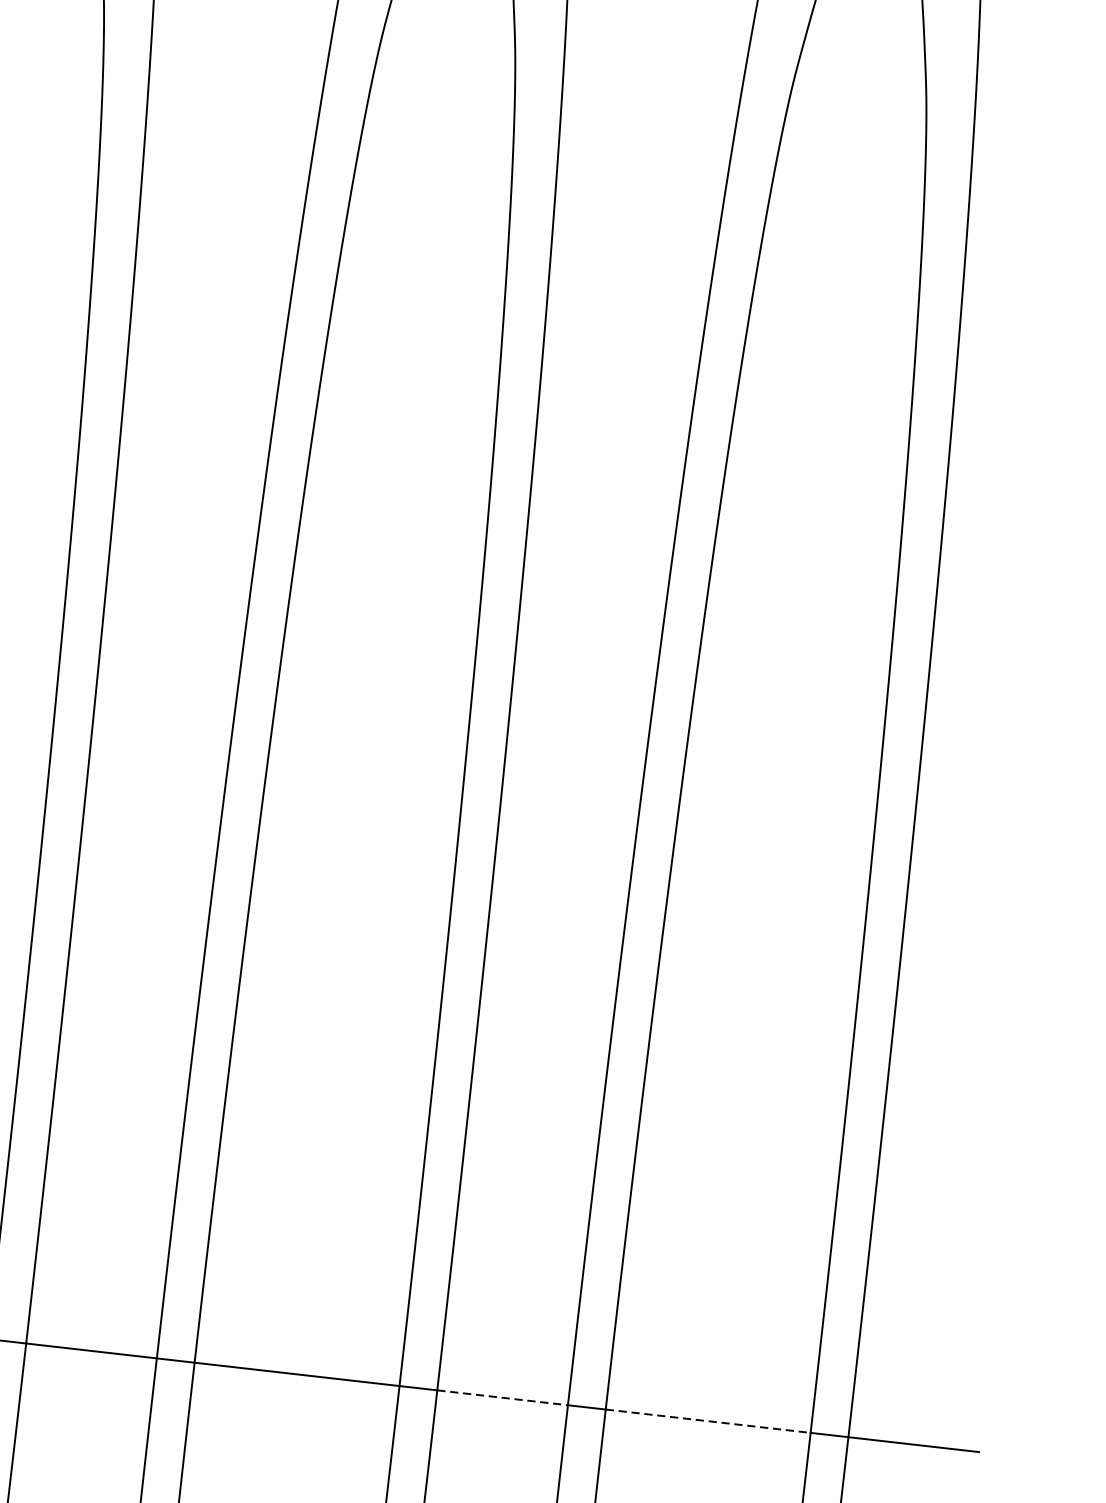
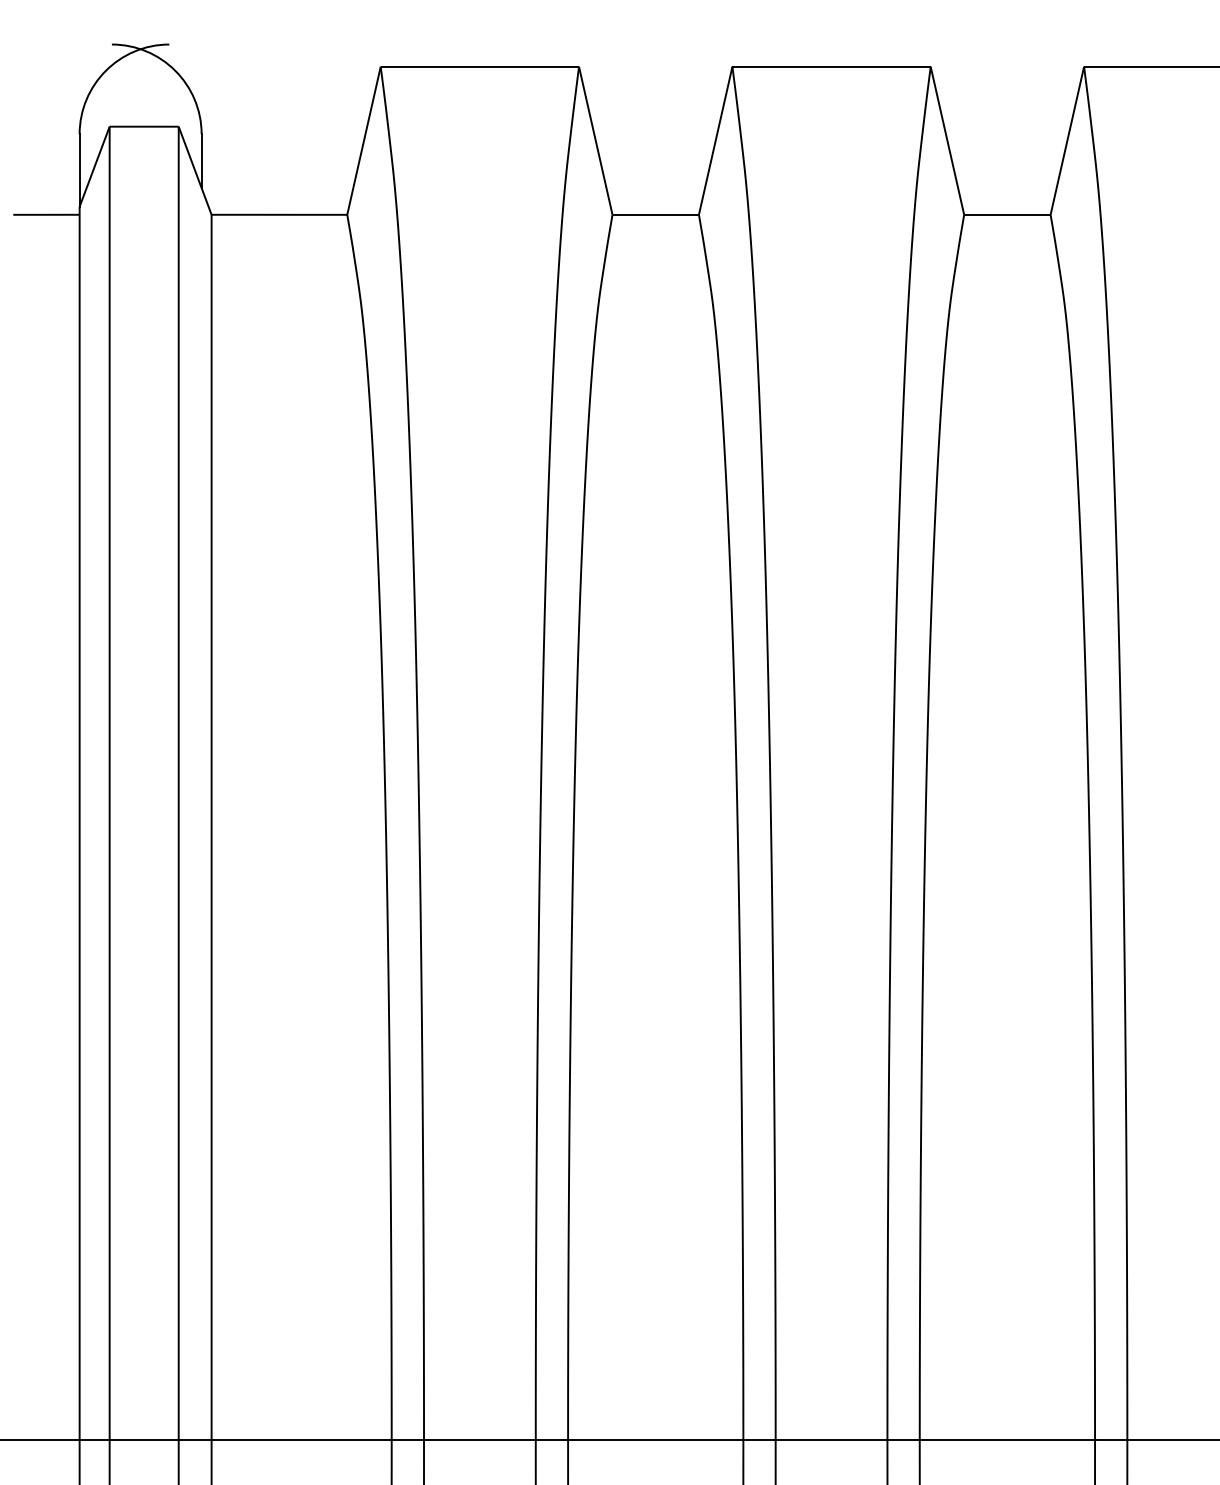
line: (502, 1397) -> (831, 1440), dashed -> solid
line: (708, 1421) -> (1007, 1440), dashed -> solid

